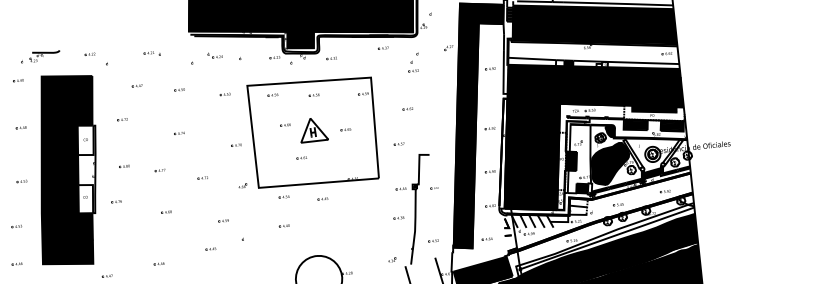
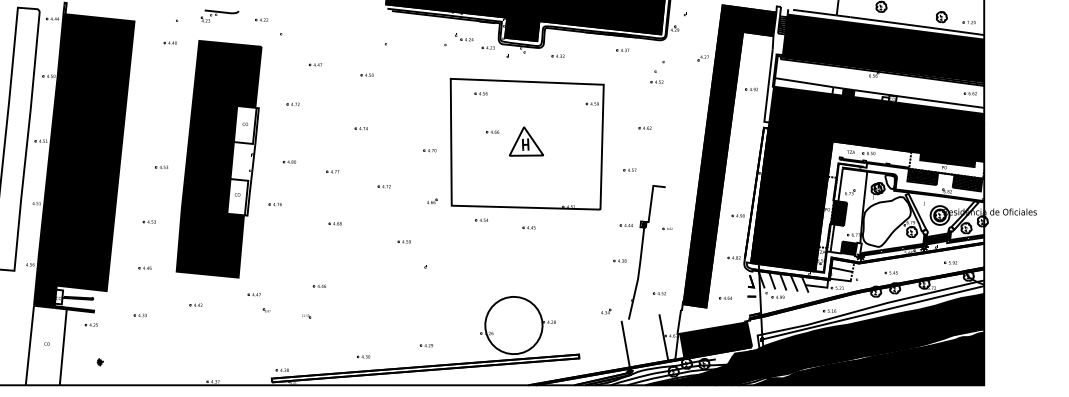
part: (151, 54) -> (337, 27), removed
part: (44, 55) -> (219, 15), moved
part: (215, 55) -> (464, 37), moved
part: (224, 94) -> (421, 86), removed
part: (314, 94) -> (531, 98), removed
part: (21, 127) -> (167, 100), removed
part: (490, 128) -> (743, 162), removed
part: (345, 129) -> (565, 145), removed
fill: (609, 132) -> (889, 182), removed
part: (301, 158) -> (507, 174), removed
fill: (610, 164) -> (886, 222), removed
part: (283, 225) -> (477, 255), removed
part: (210, 248) -> (384, 274), removed

